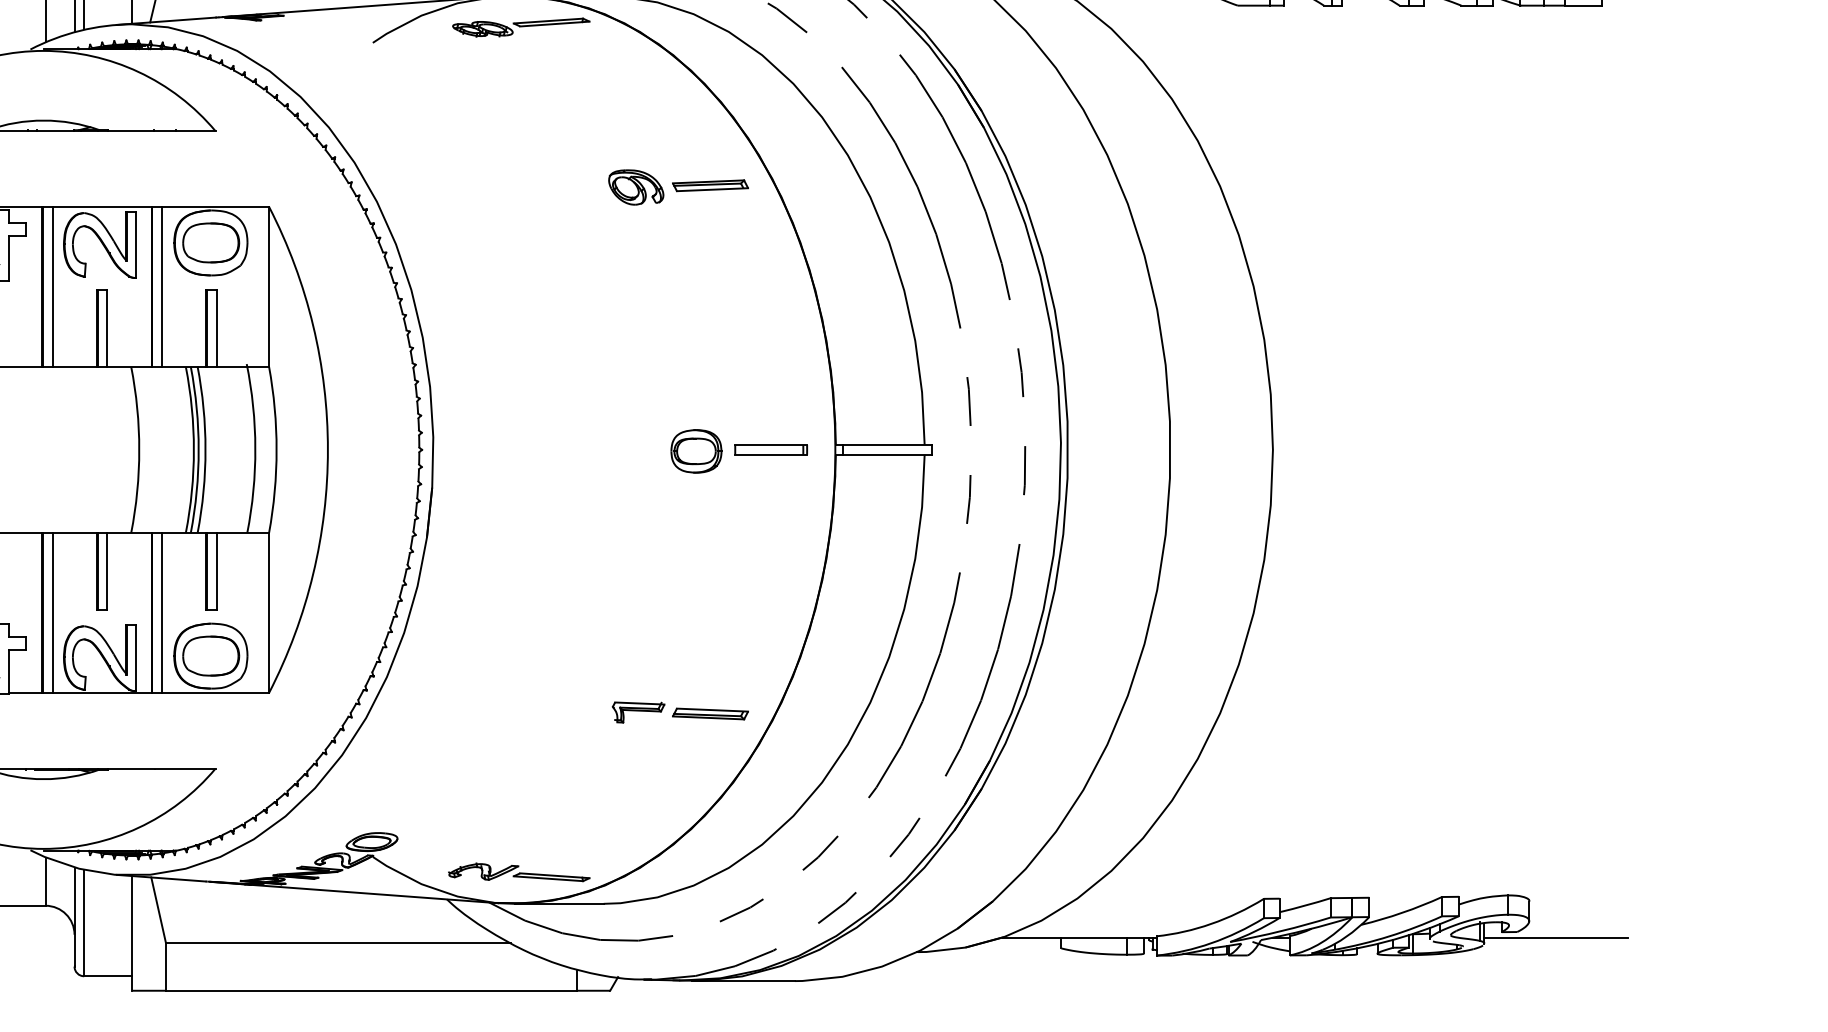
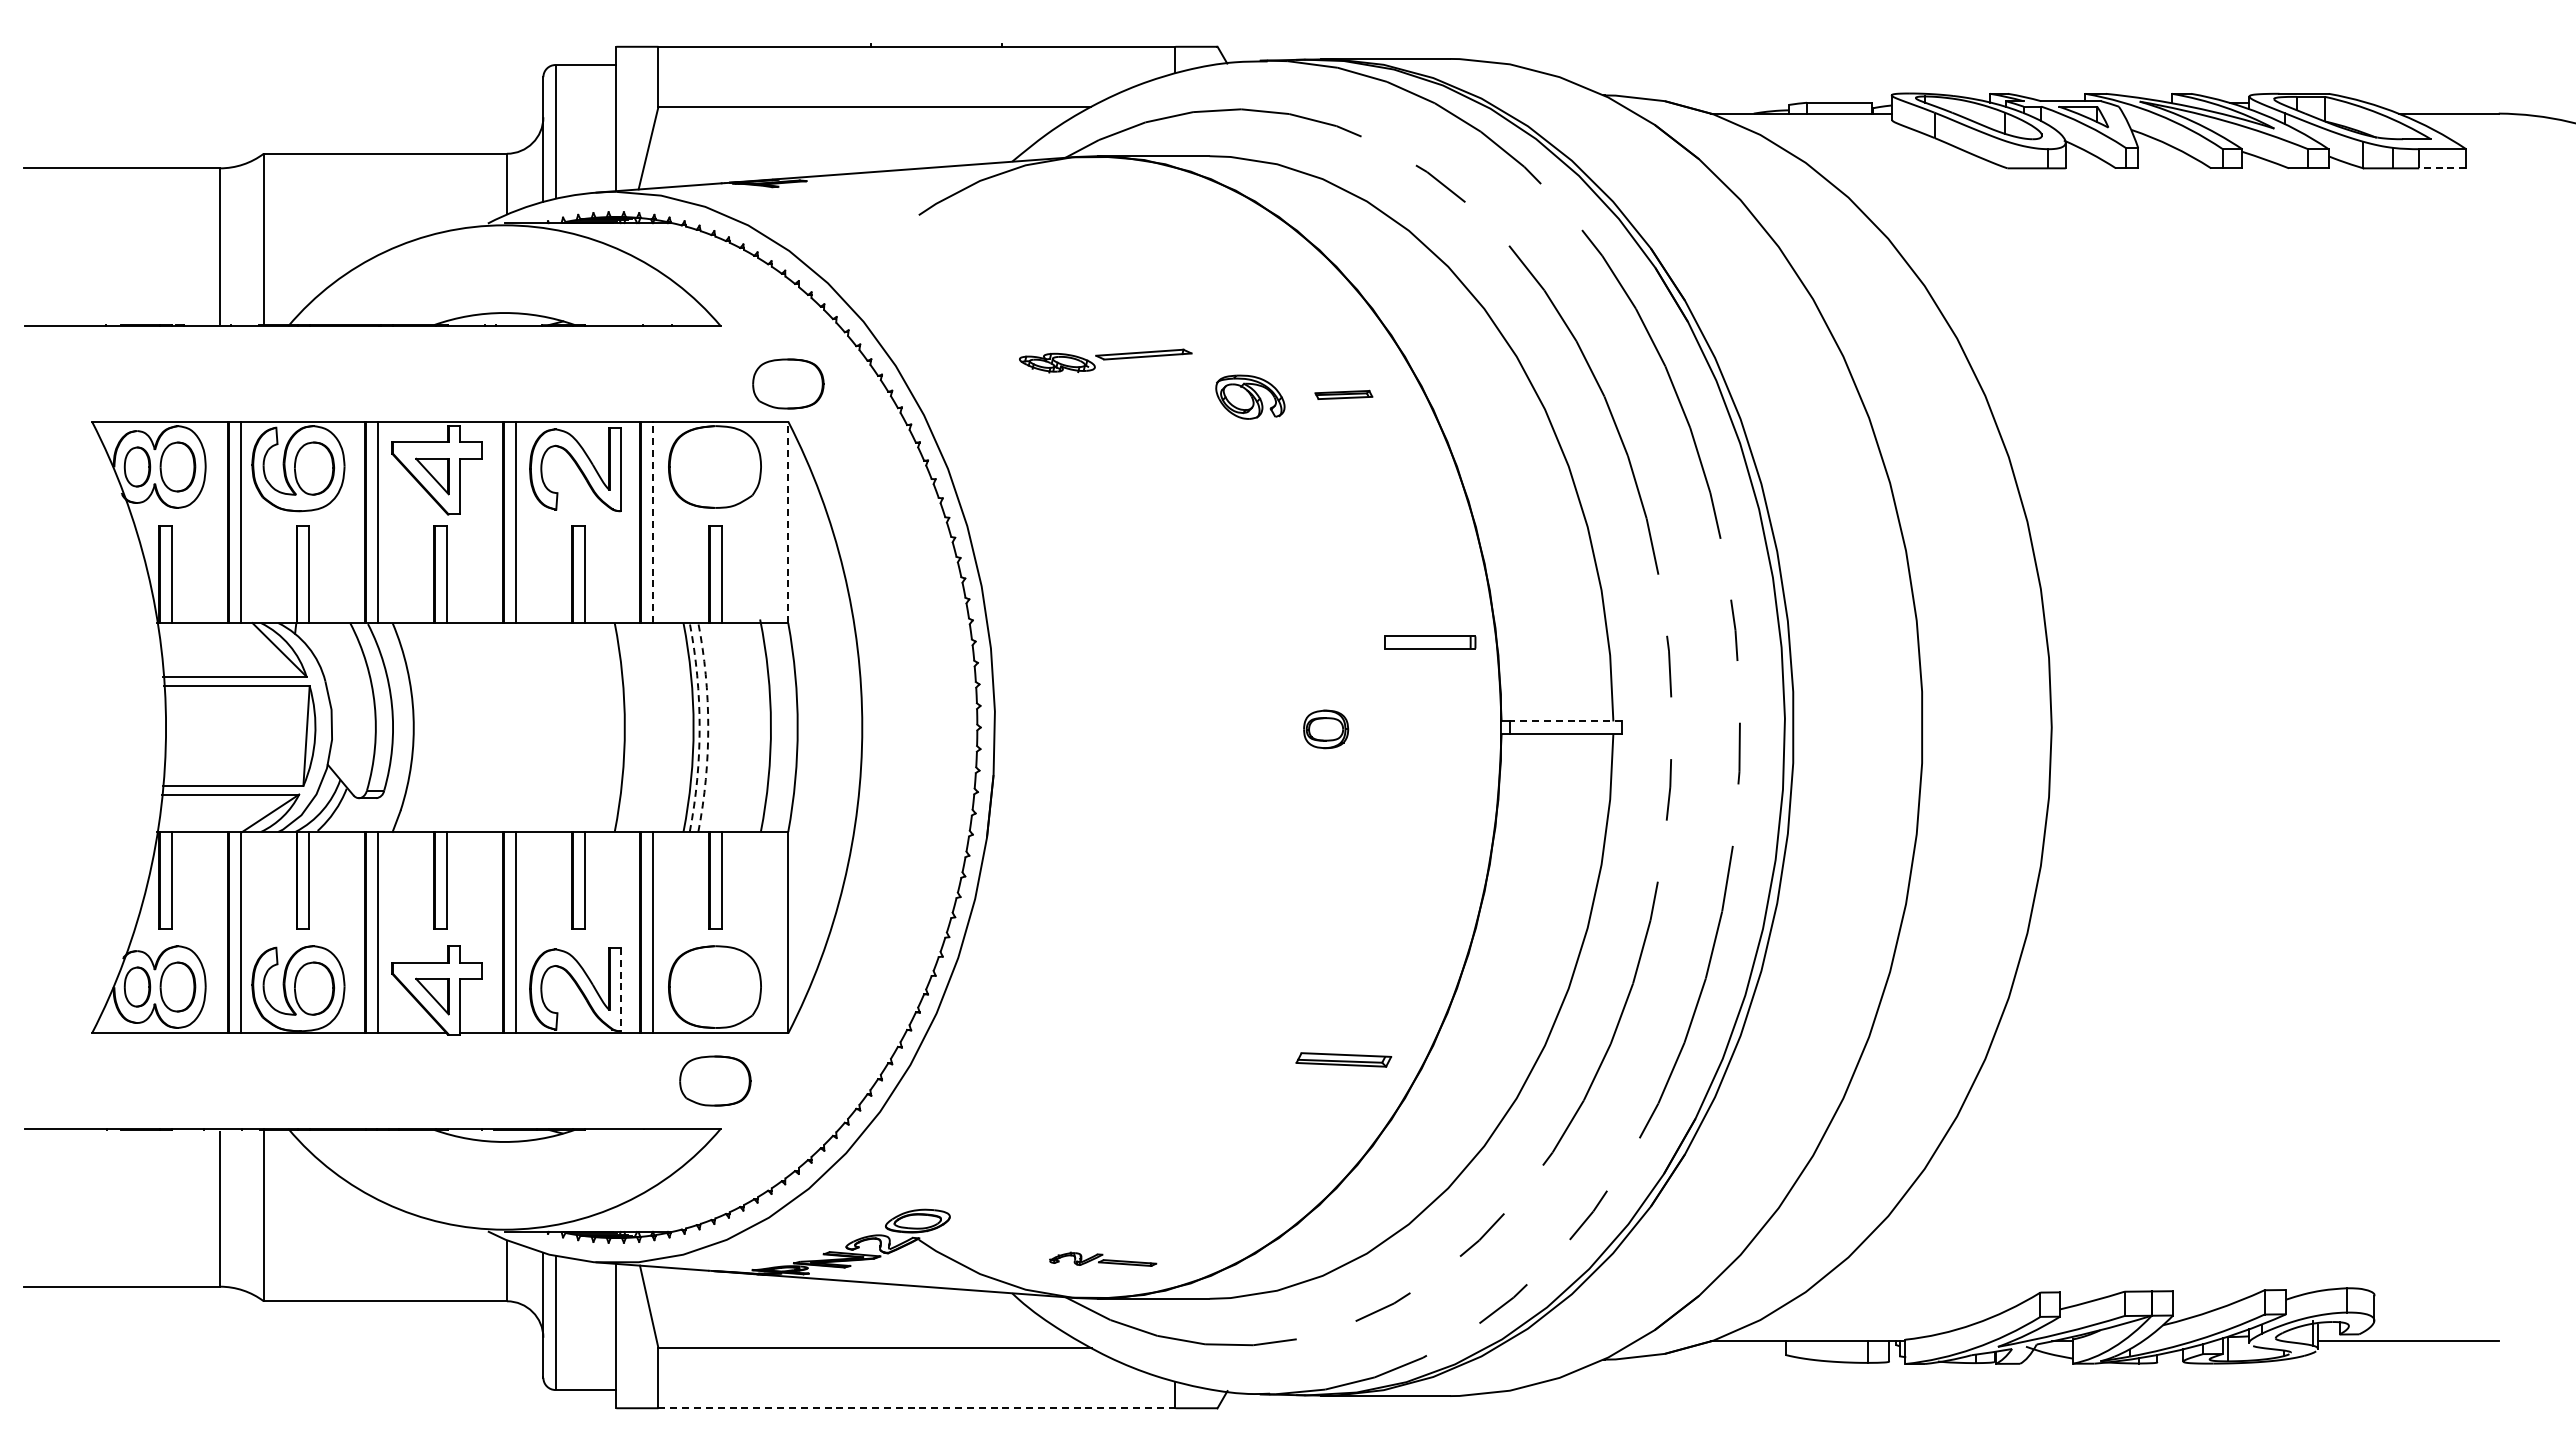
line: (1583, 5) -> (2442, 168), solid -> dashed
part: (521, 27) -> (1105, 360), moved
part: (710, 185) -> (1343, 394), size x0.6
part: (211, 242) -> (788, 383), moved
line: (162, 287) -> (653, 522), solid -> dashed
line: (269, 287) -> (788, 522), solid -> dashed
line: (887, 445) -> (1566, 721), solid -> dashed
arc: (198, 449) -> (699, 727), solid -> dashed
arc: (205, 449) -> (708, 727), solid -> dashed
part: (771, 449) -> (1430, 642), moved
part: (695, 451) -> (1325, 729), size x0.7
part: (211, 655) -> (715, 1080), moved
line: (136, 658) -> (621, 989), solid -> dashed
part: (638, 712) -> (1253, 1057), removed
part: (518, 872) -> (1102, 1259), size x0.6
line: (370, 990) -> (916, 1408), solid -> dashed

